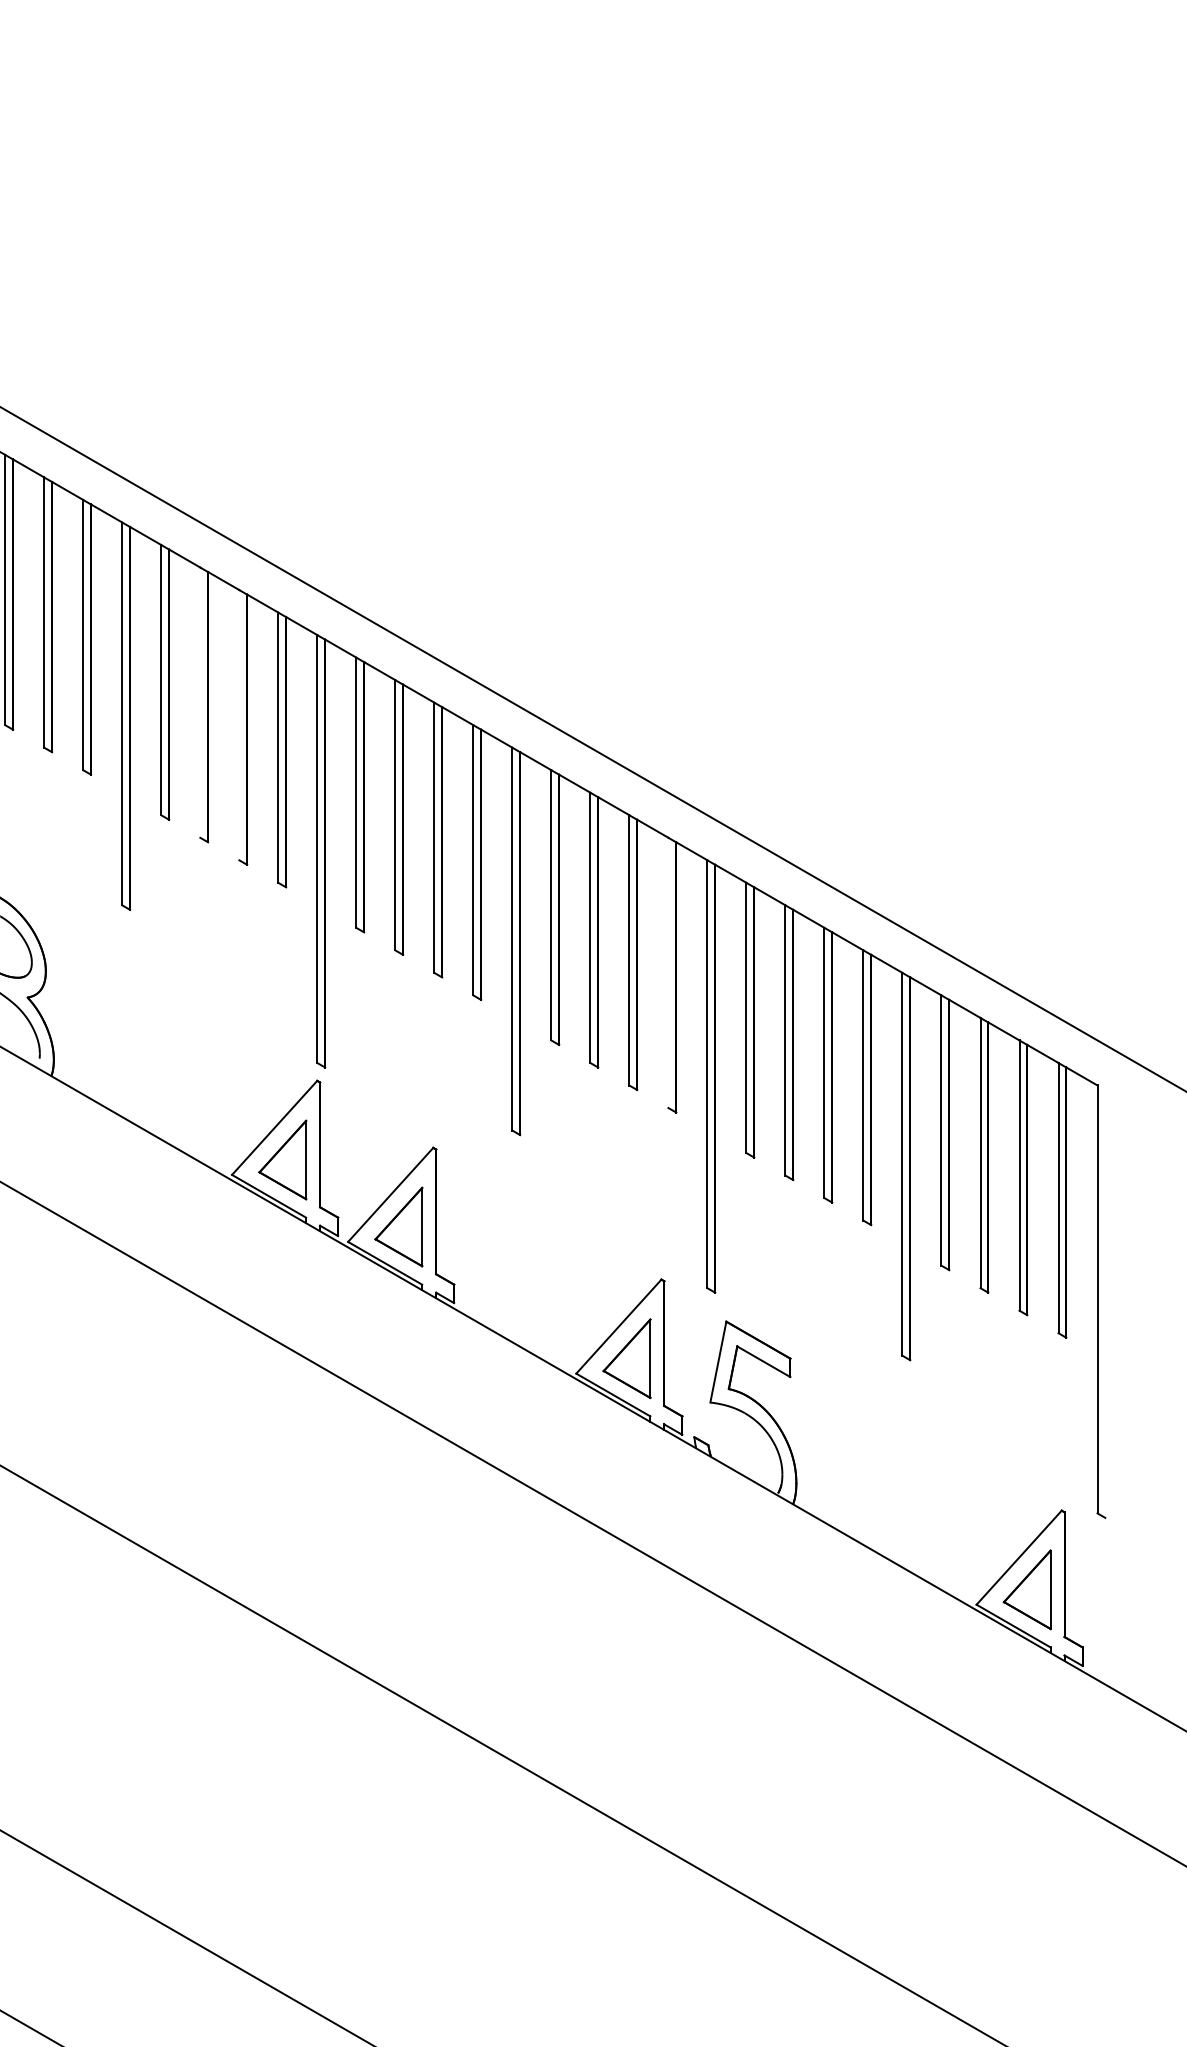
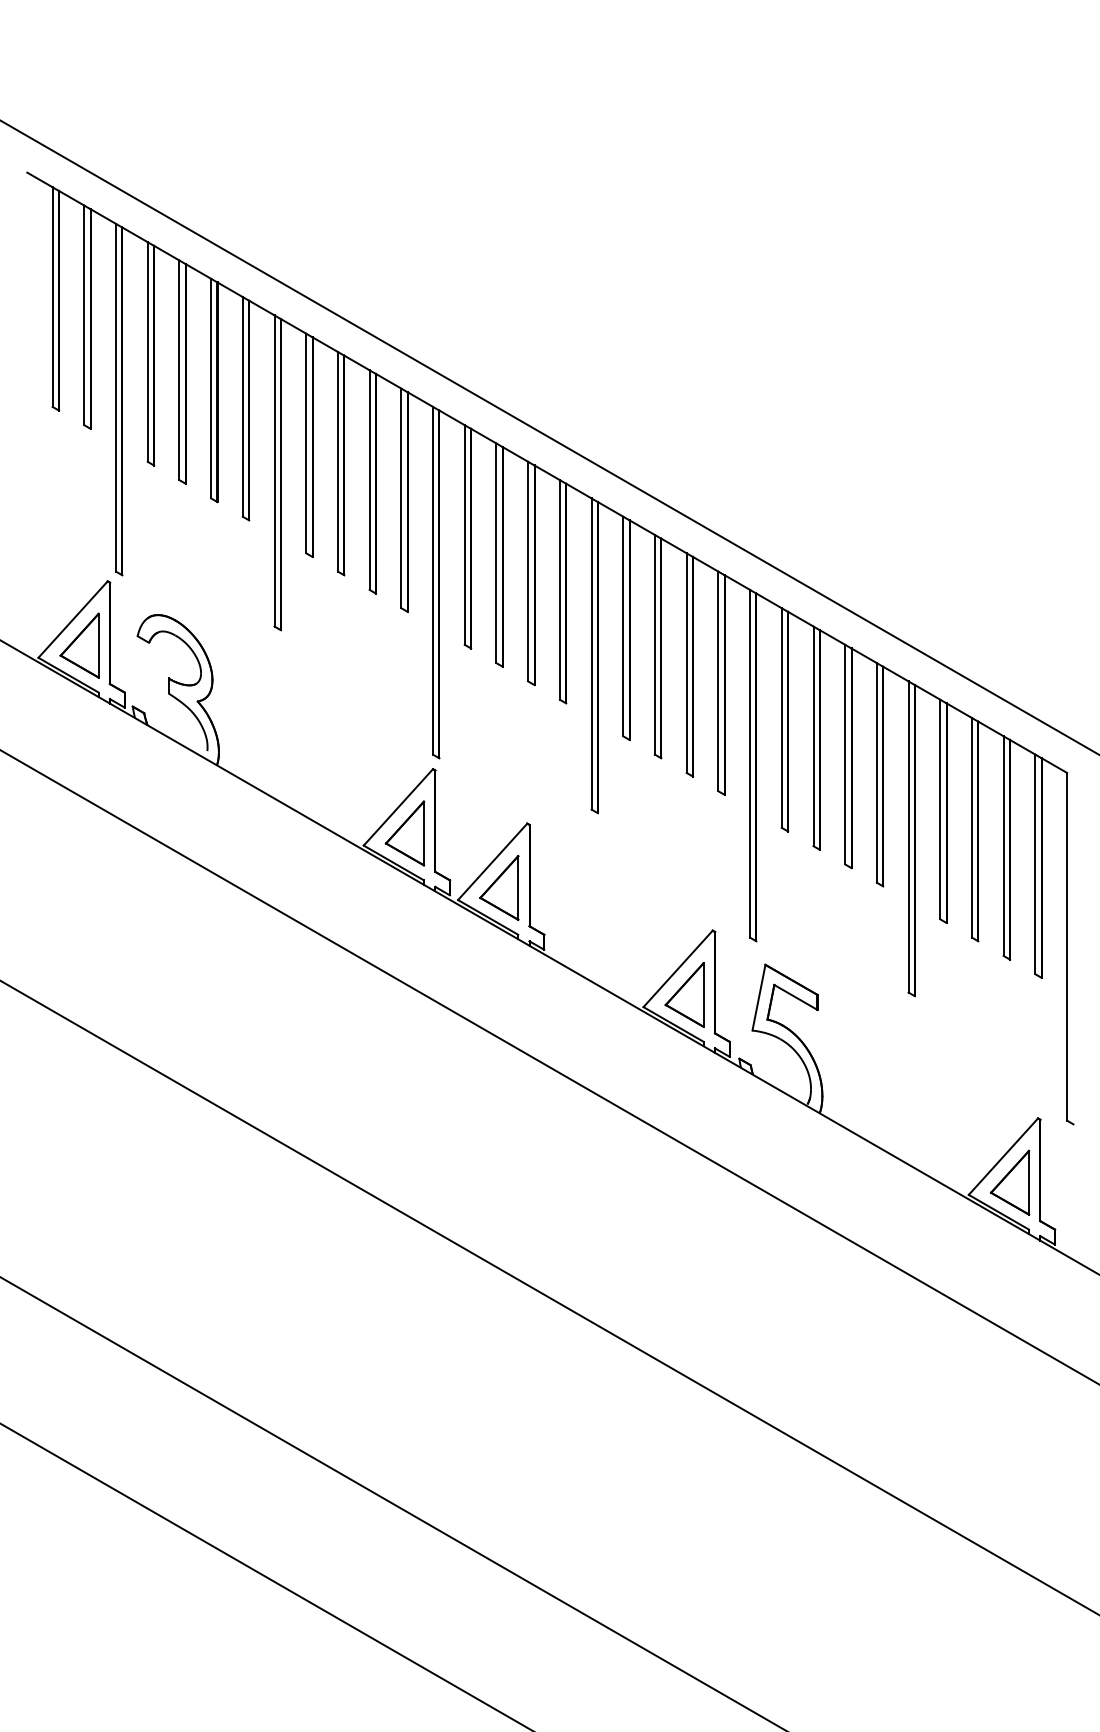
line: (199, 702) -> (337, 461), added
line: (239, 724) -> (369, 479), added
line: (668, 972) -> (718, 681), added

